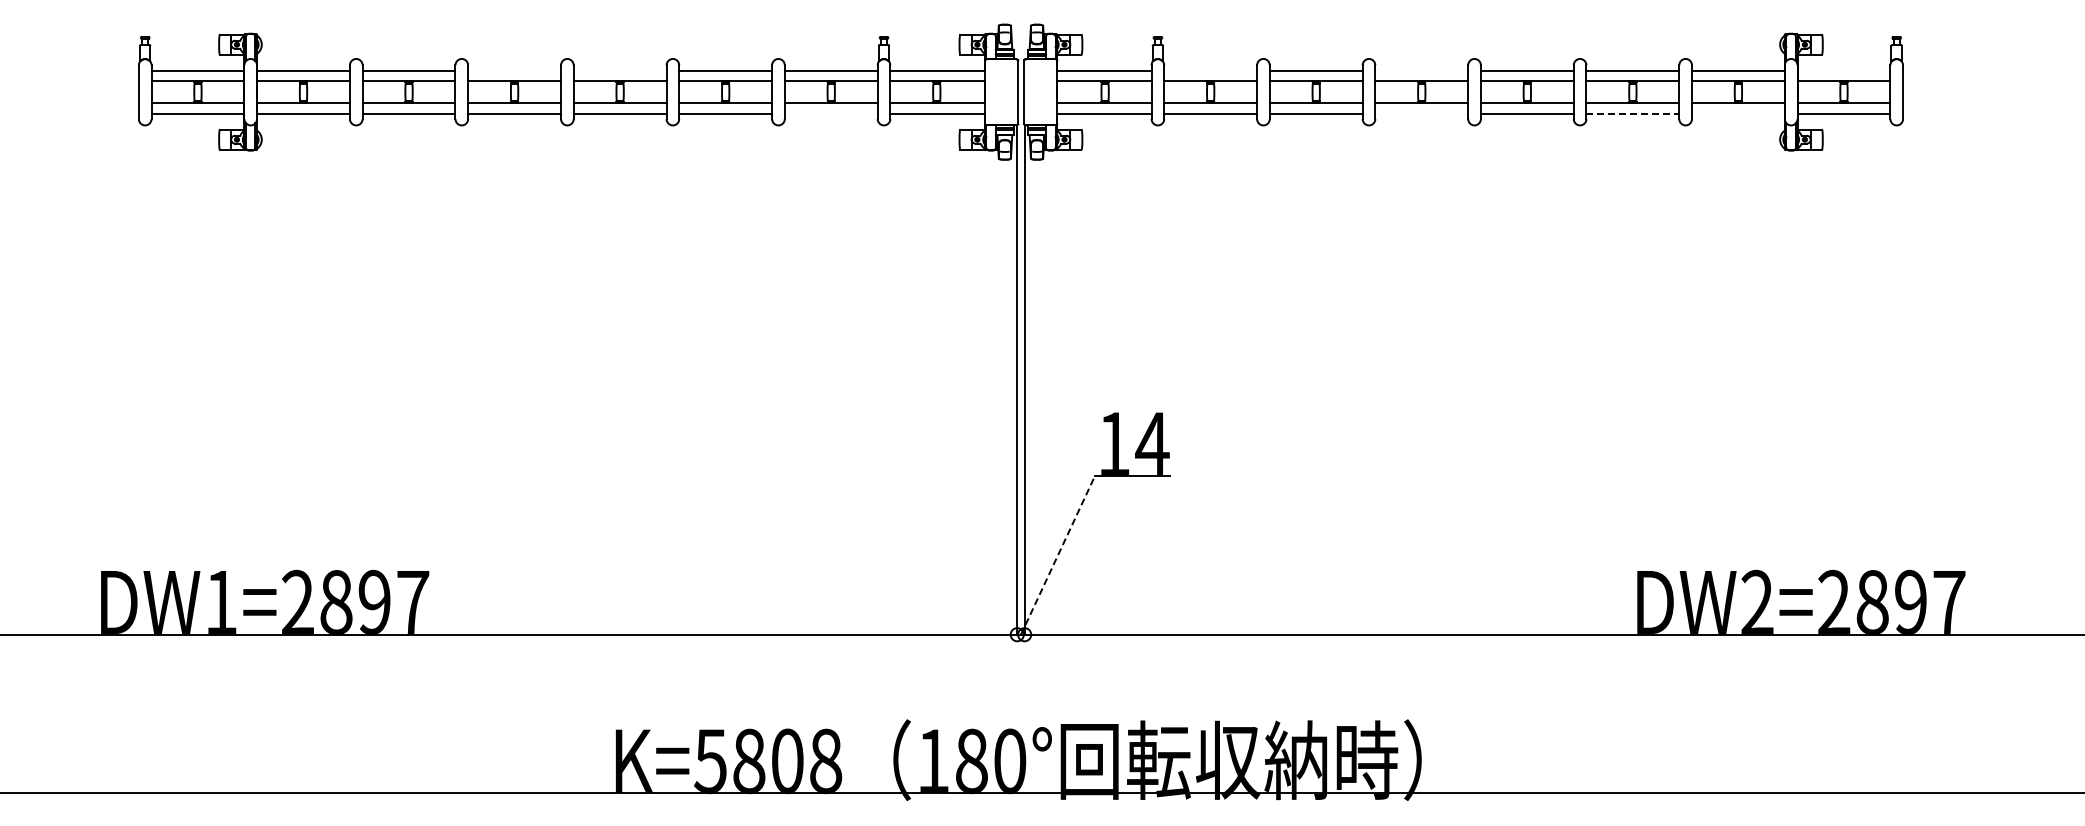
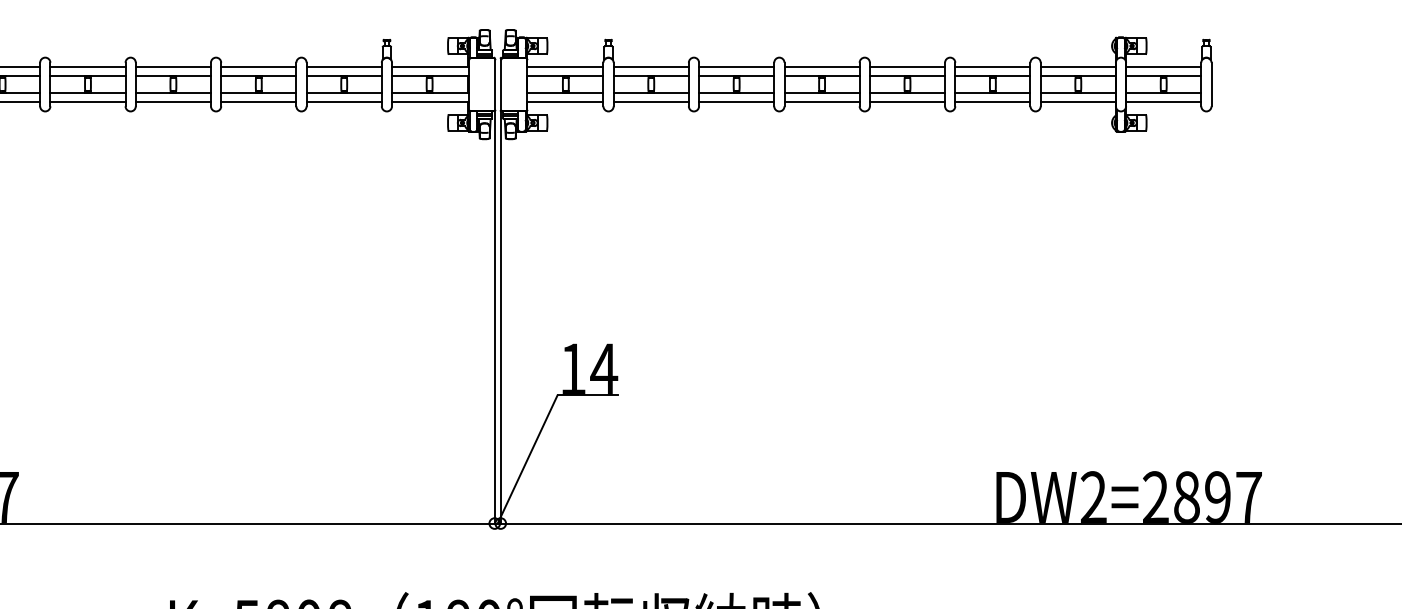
line: (514, 70) -> (87, 66), added
line: (619, 70) -> (172, 66), added
line: (1210, 70) -> (651, 66), added
line: (1421, 70) -> (821, 66), added
line: (1843, 70) -> (1163, 66), added
line: (830, 113) -> (343, 101), added
line: (1421, 113) -> (821, 101), added
line: (1633, 113) -> (993, 101), dashed -> solid
line: (1737, 113) -> (1077, 101), added
line: (1058, 555) -> (528, 459), dashed -> solid

